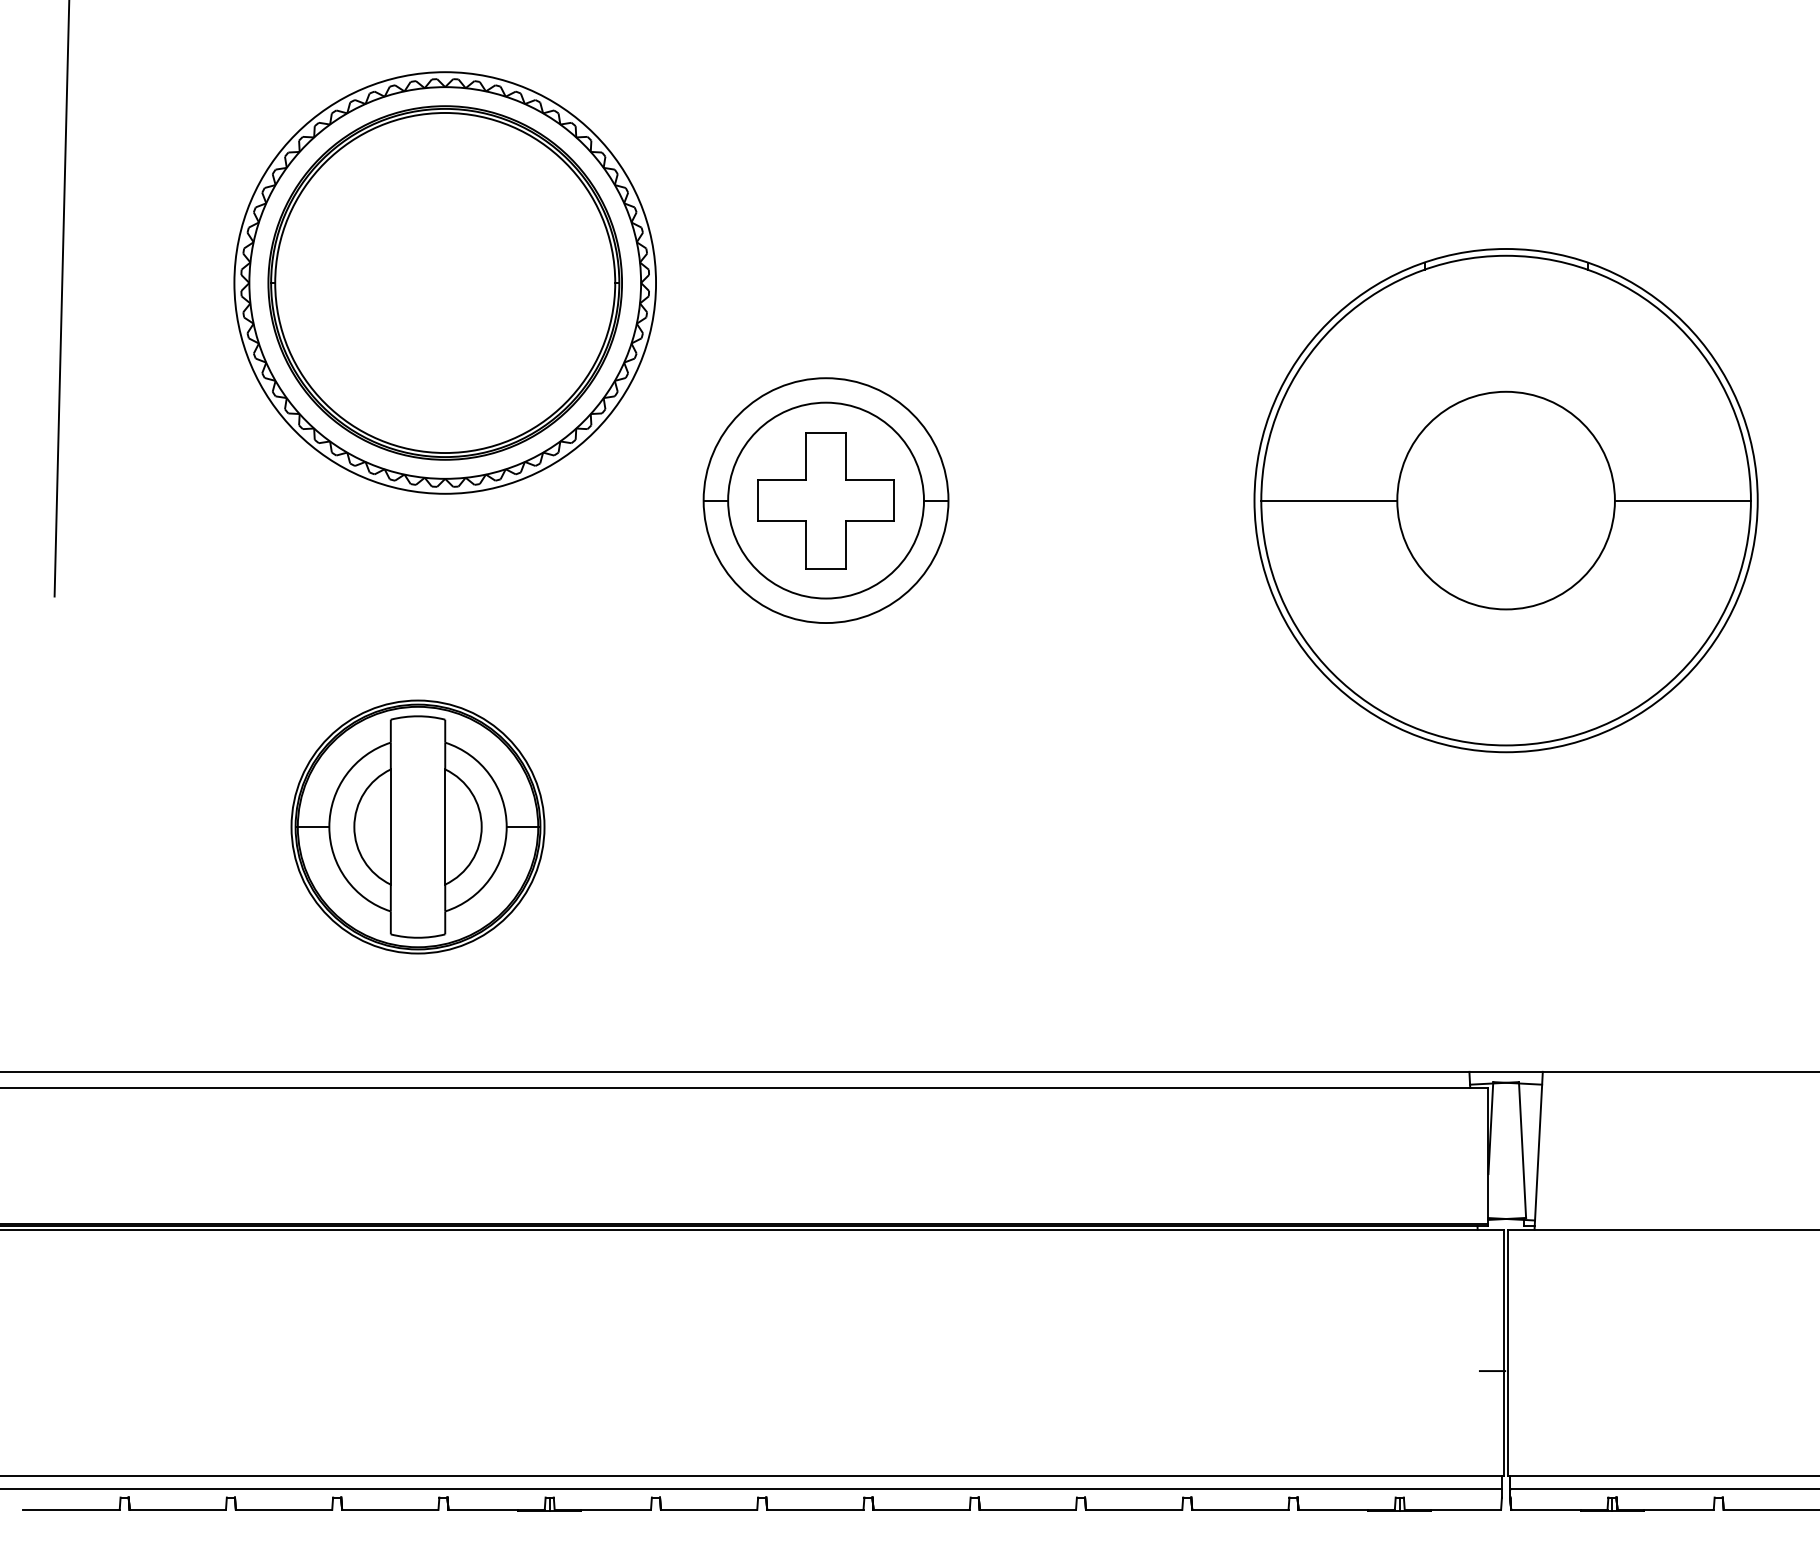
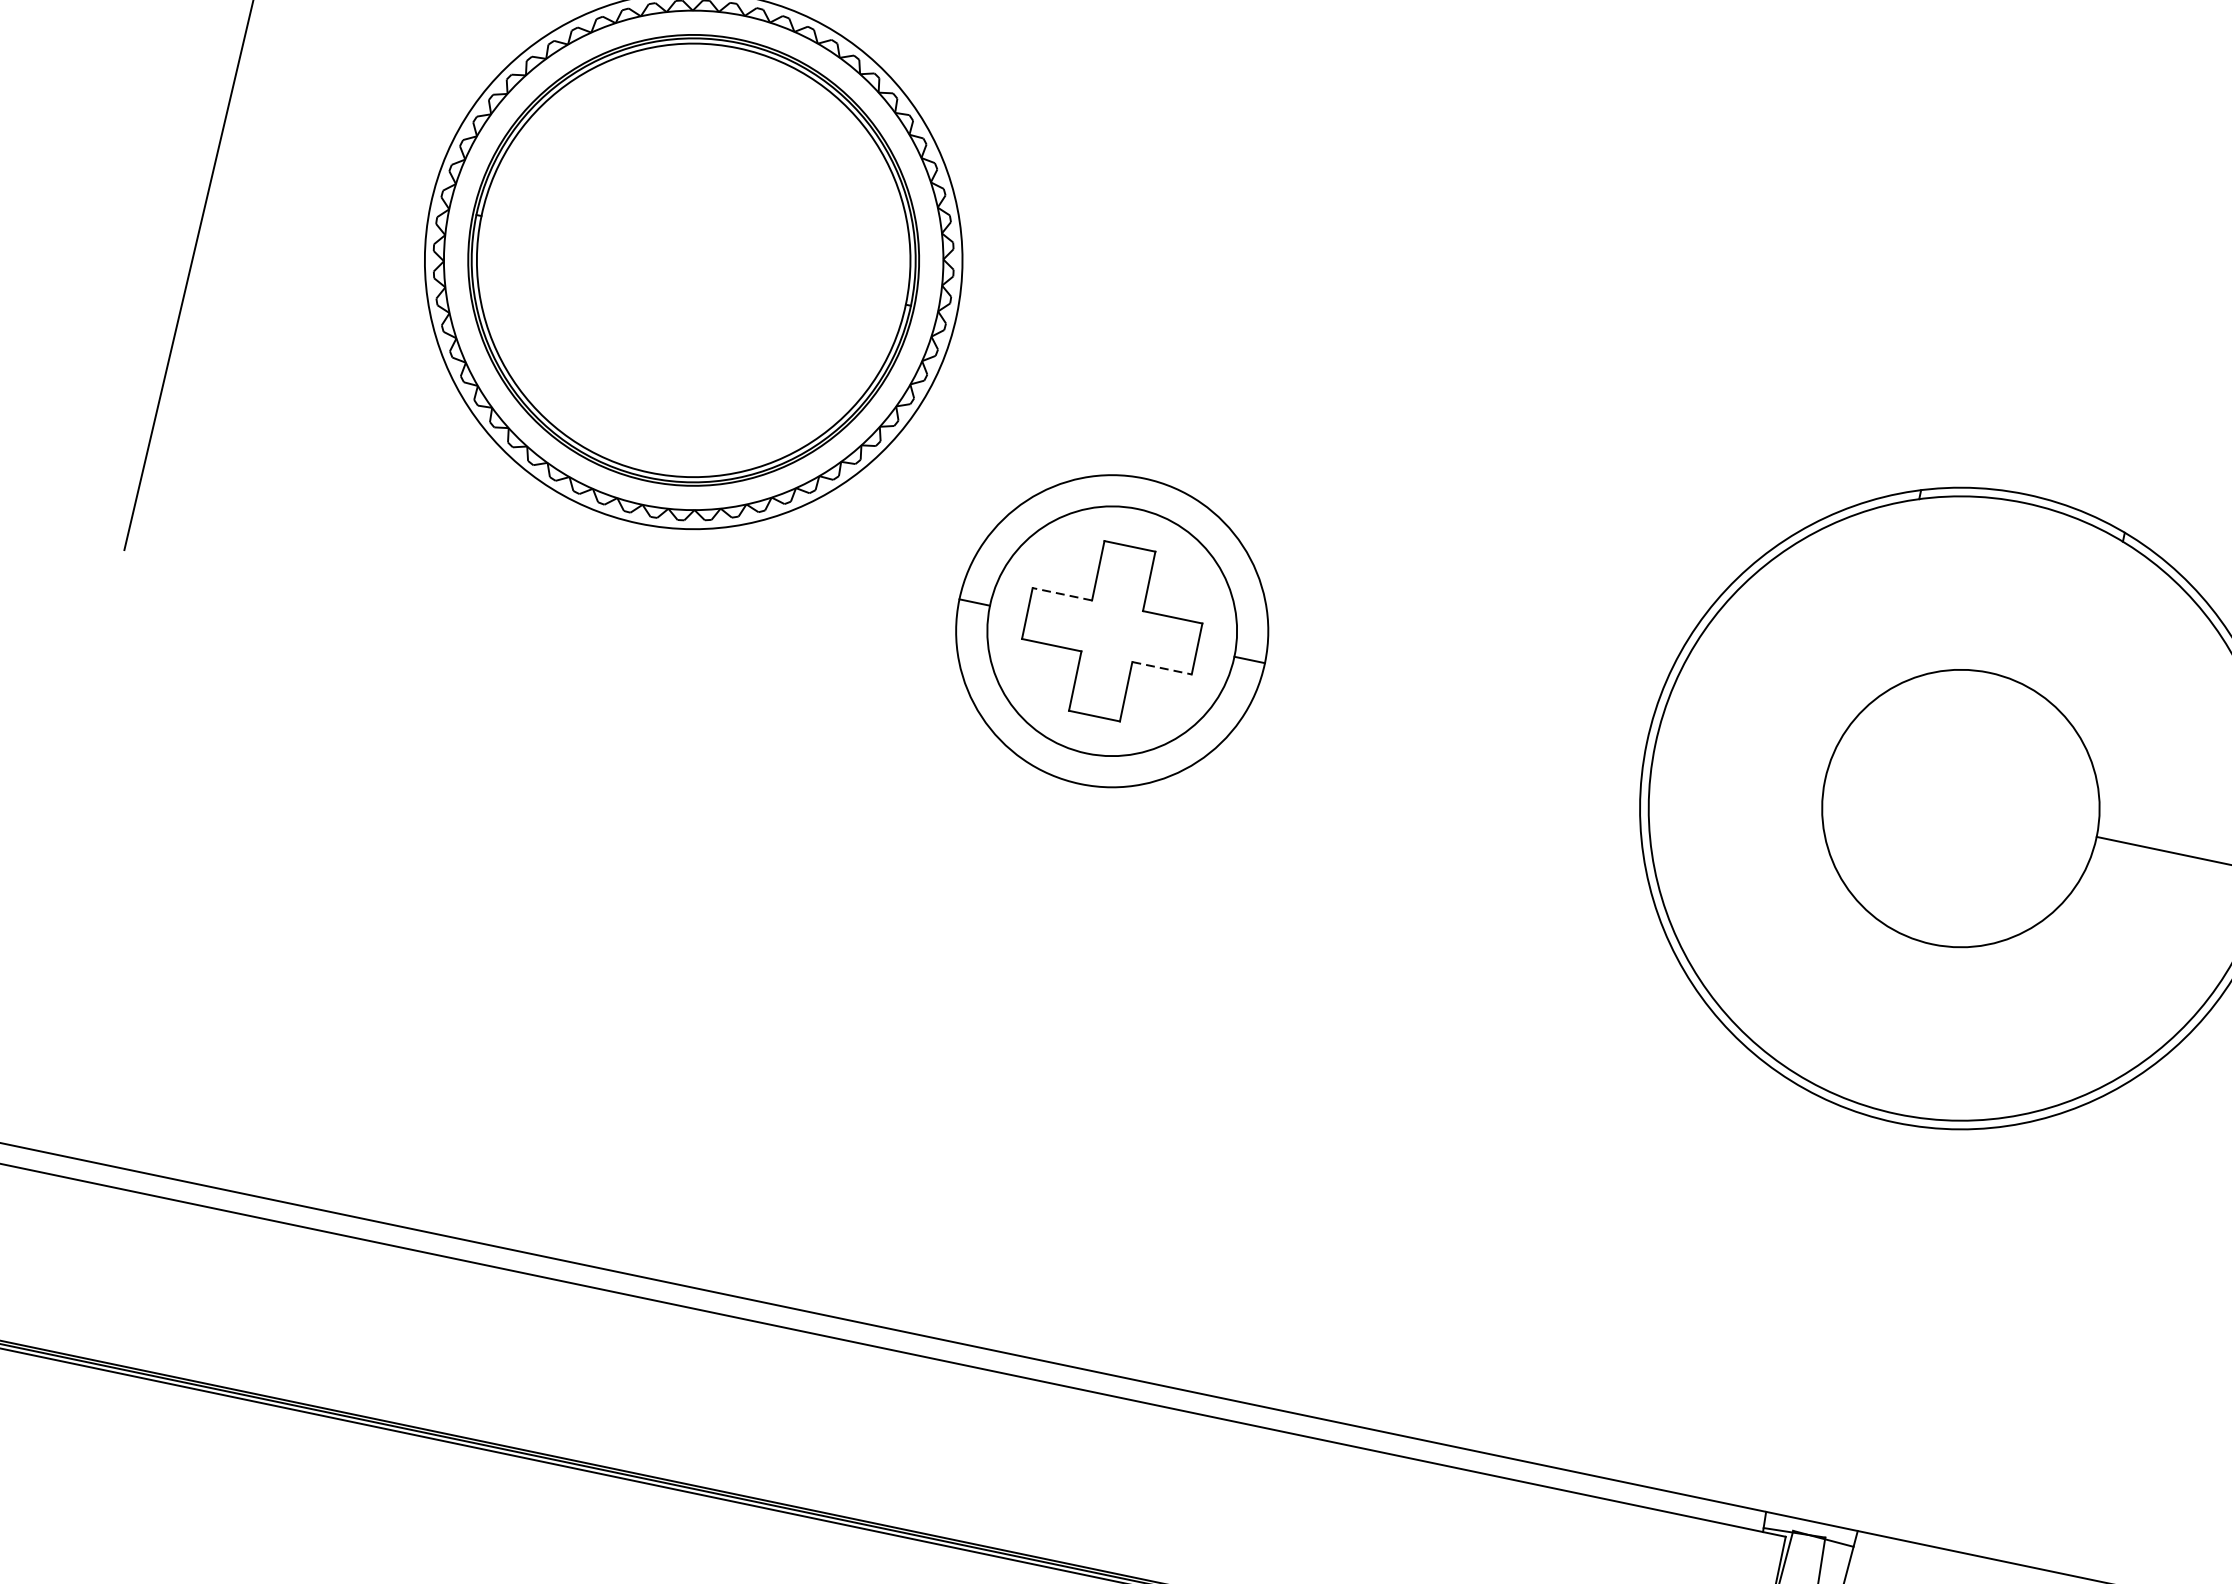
line: (781, 480) -> (1061, 594), solid -> dashed
line: (1329, 500) -> (1740, 762), removed
line: (870, 521) -> (1162, 668), solid -> dashed
part: (417, 826) -> (517, 931), removed

